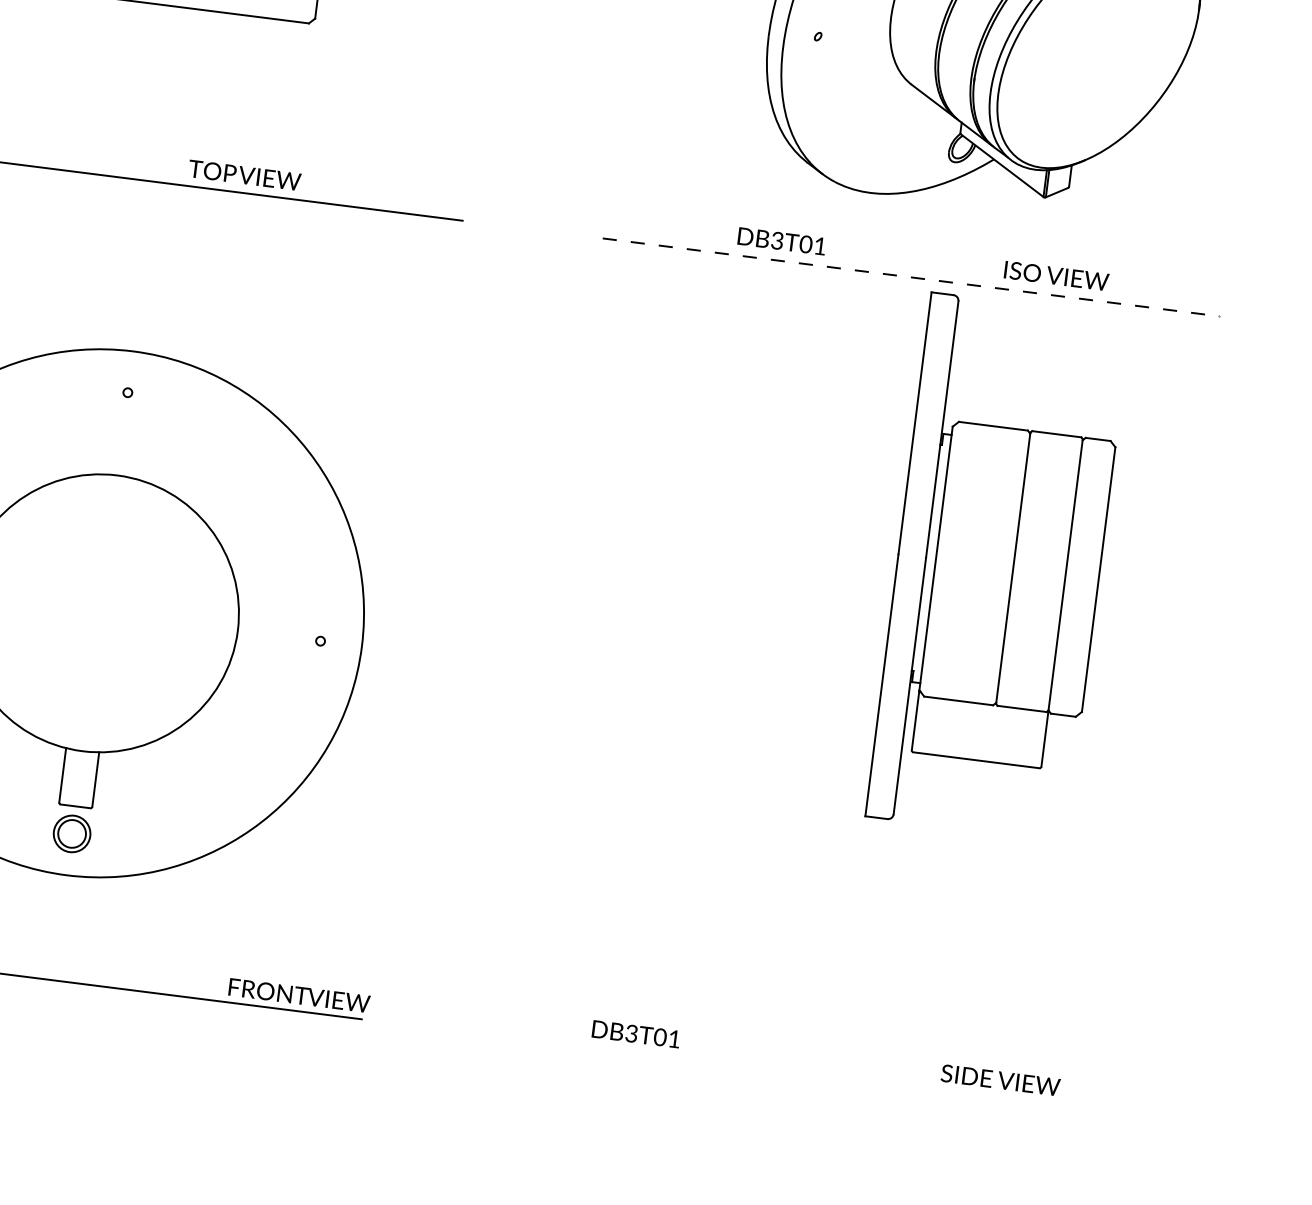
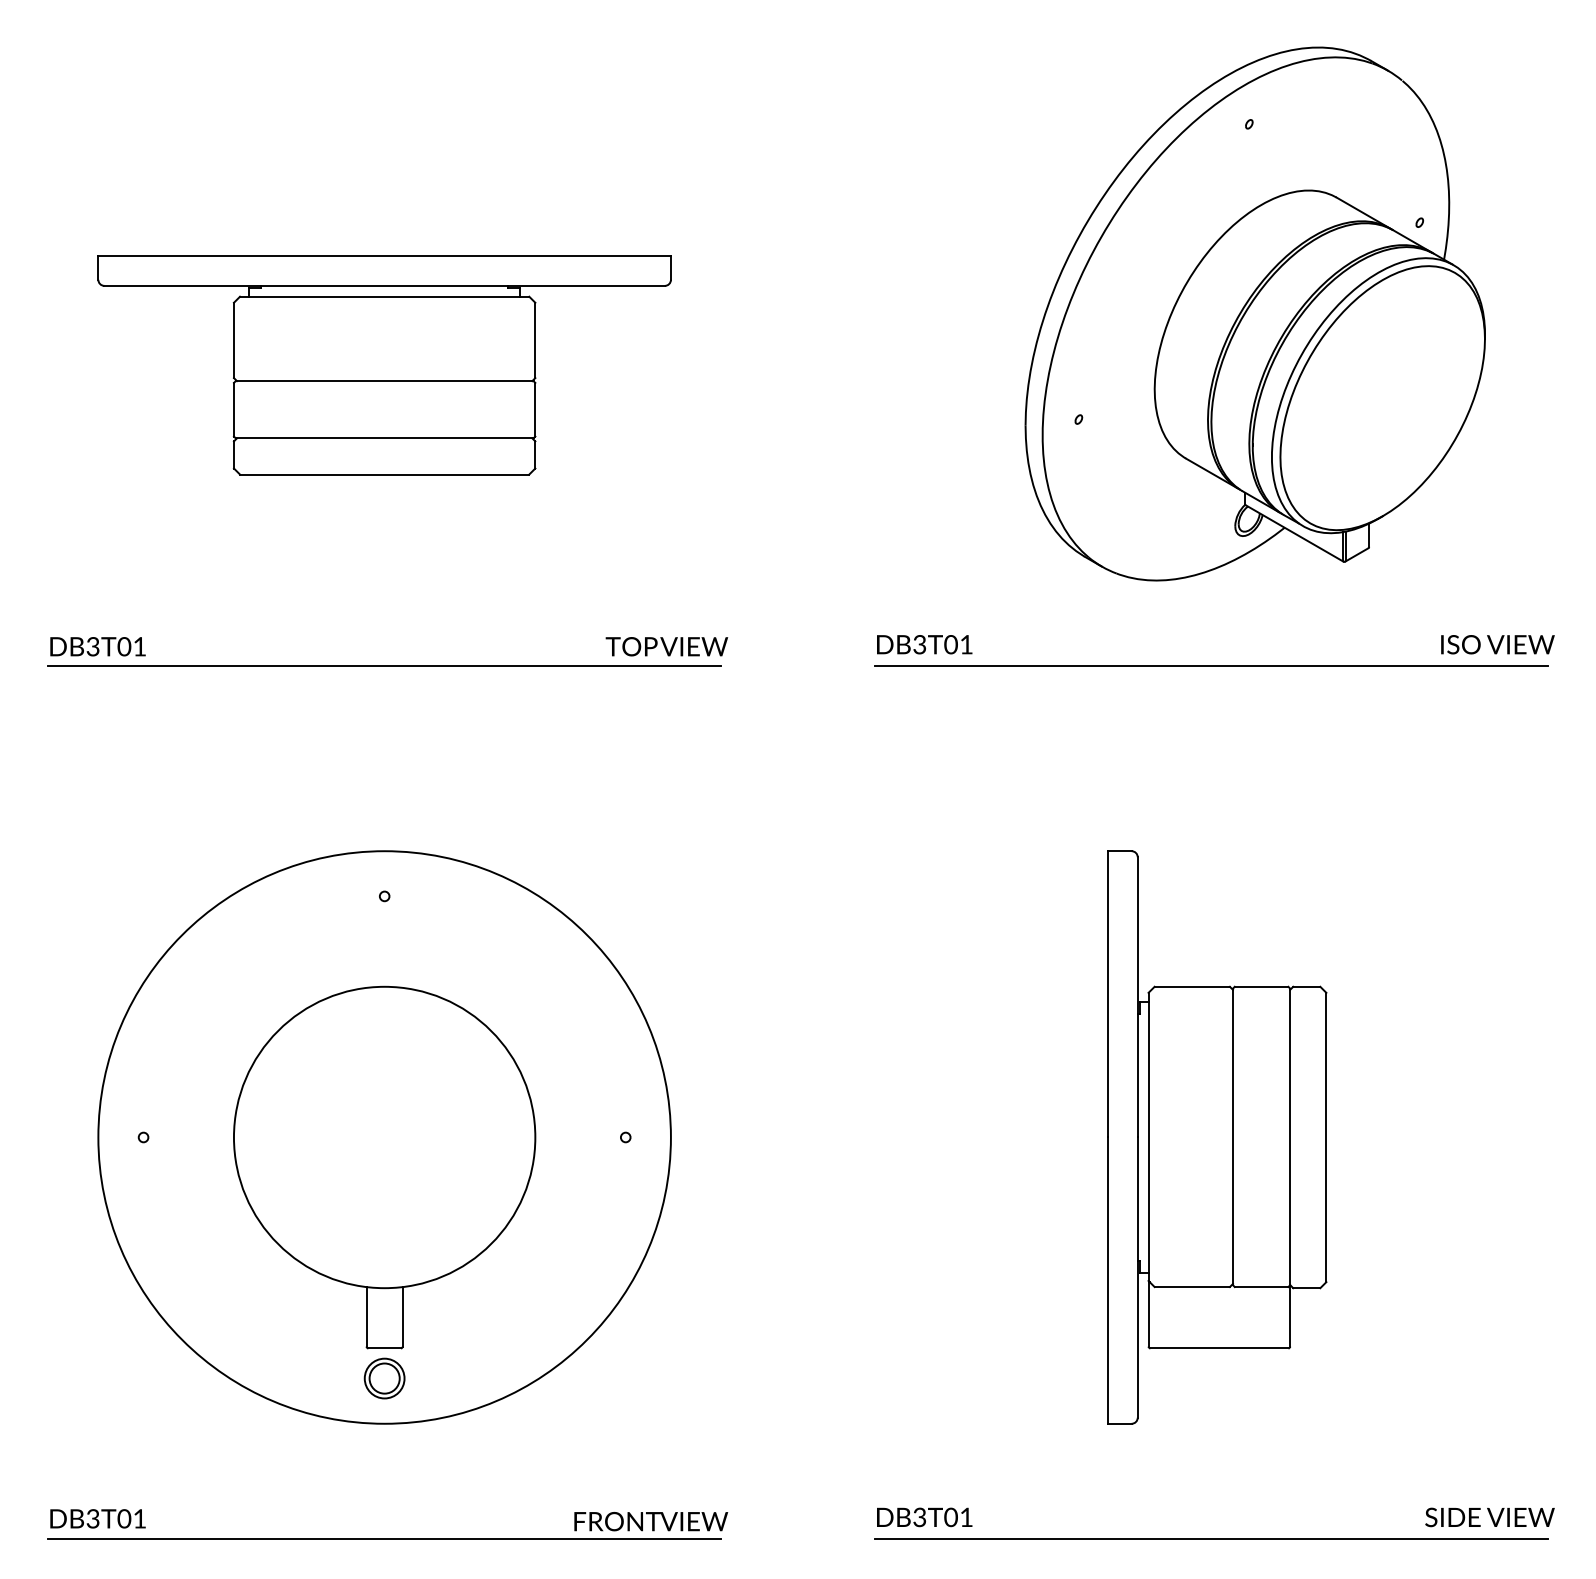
text: (244, 175) -> (666, 646), moved
text: (781, 241) -> (924, 644), moved
text: (1056, 275) -> (1497, 644), moved
line: (911, 277) -> (1211, 665), dashed -> solid
part: (999, 567) -> (1217, 1137), moved
text: (636, 1034) -> (924, 1517), moved
line: (810, 1075) -> (1211, 1538), added
text: (1000, 1080) -> (1489, 1517), moved

